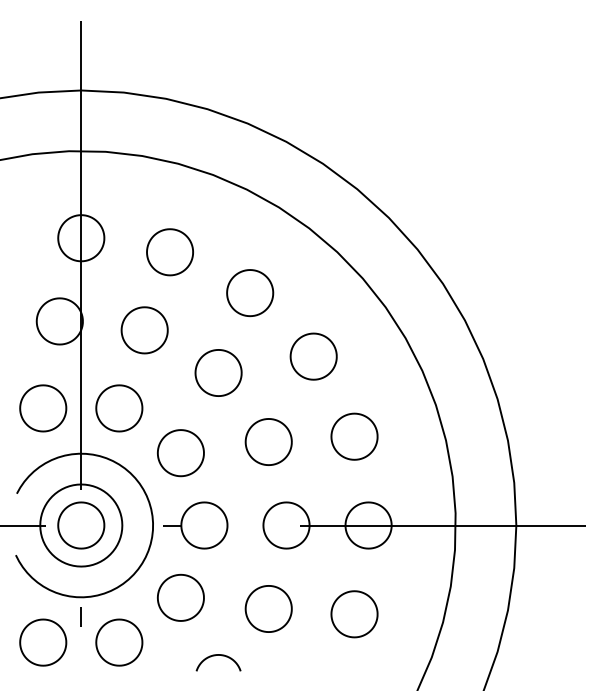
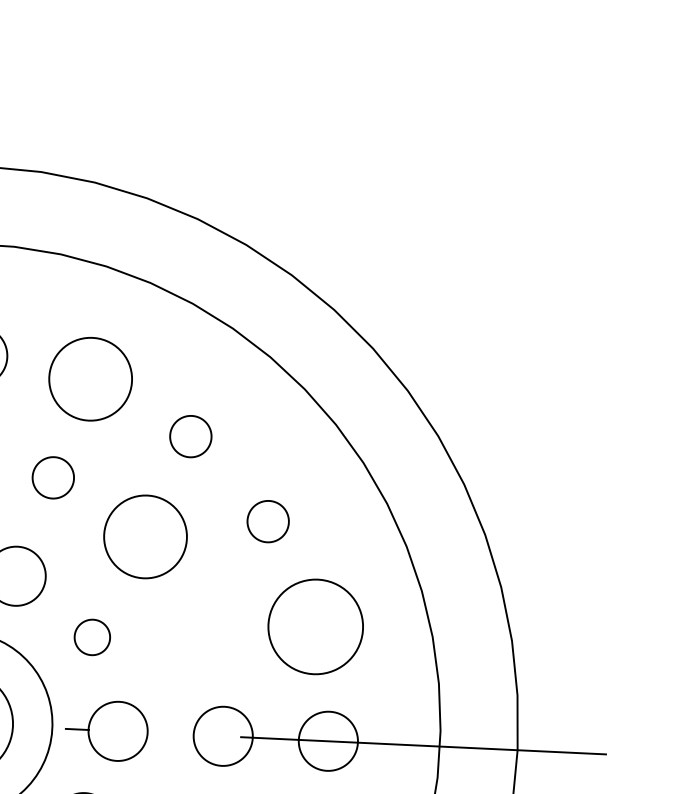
part: (169, 252) -> (89, 379), size x1.4
part: (250, 293) -> (191, 436), size x0.7
part: (144, 330) -> (53, 477), size x0.7
part: (313, 356) -> (268, 521), size x0.7
part: (218, 372) -> (145, 536), size x1.4
part: (354, 436) -> (315, 626), size x1.6
part: (268, 441) -> (205, 627), removed
part: (180, 453) -> (91, 637), size x0.6

